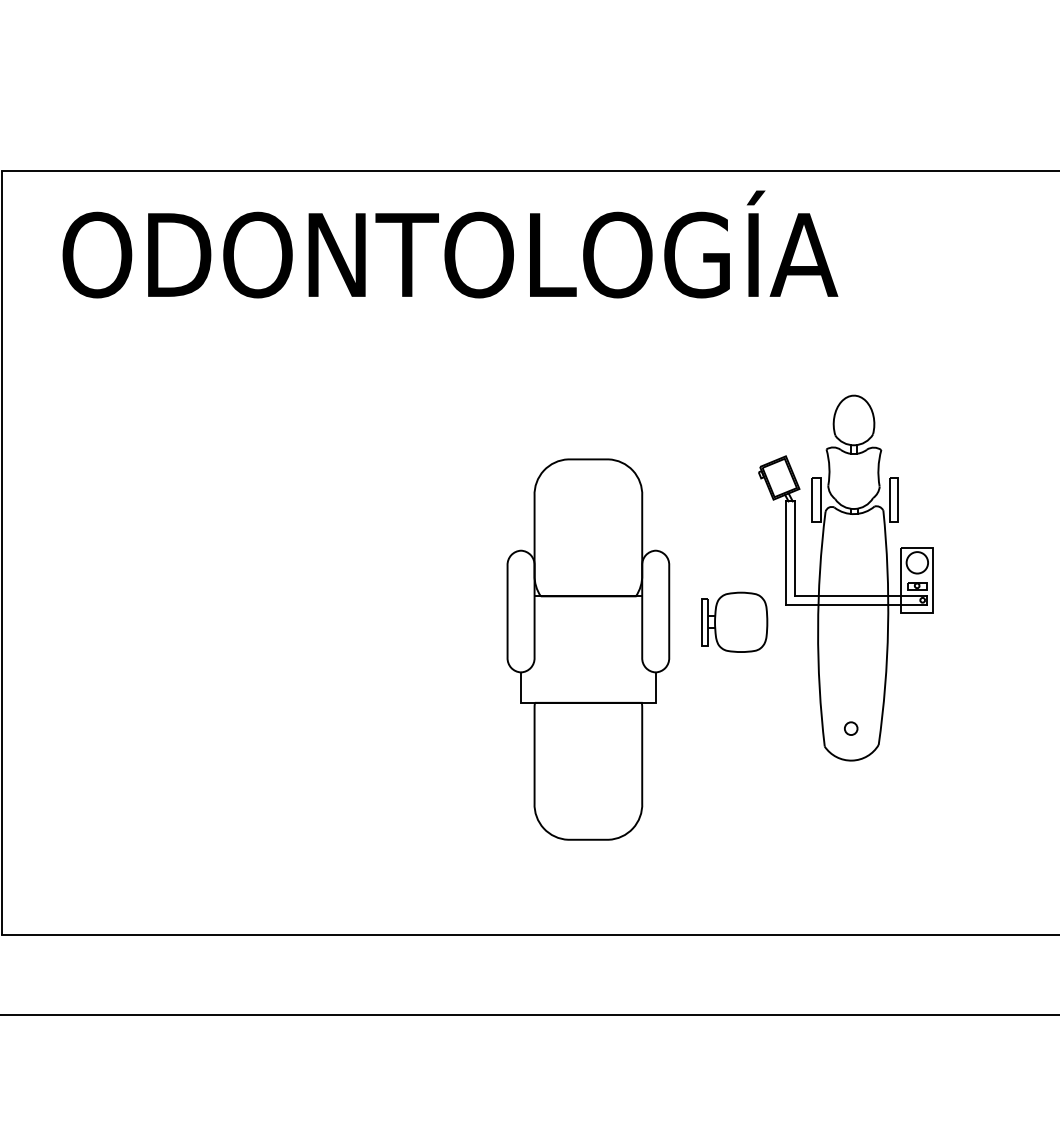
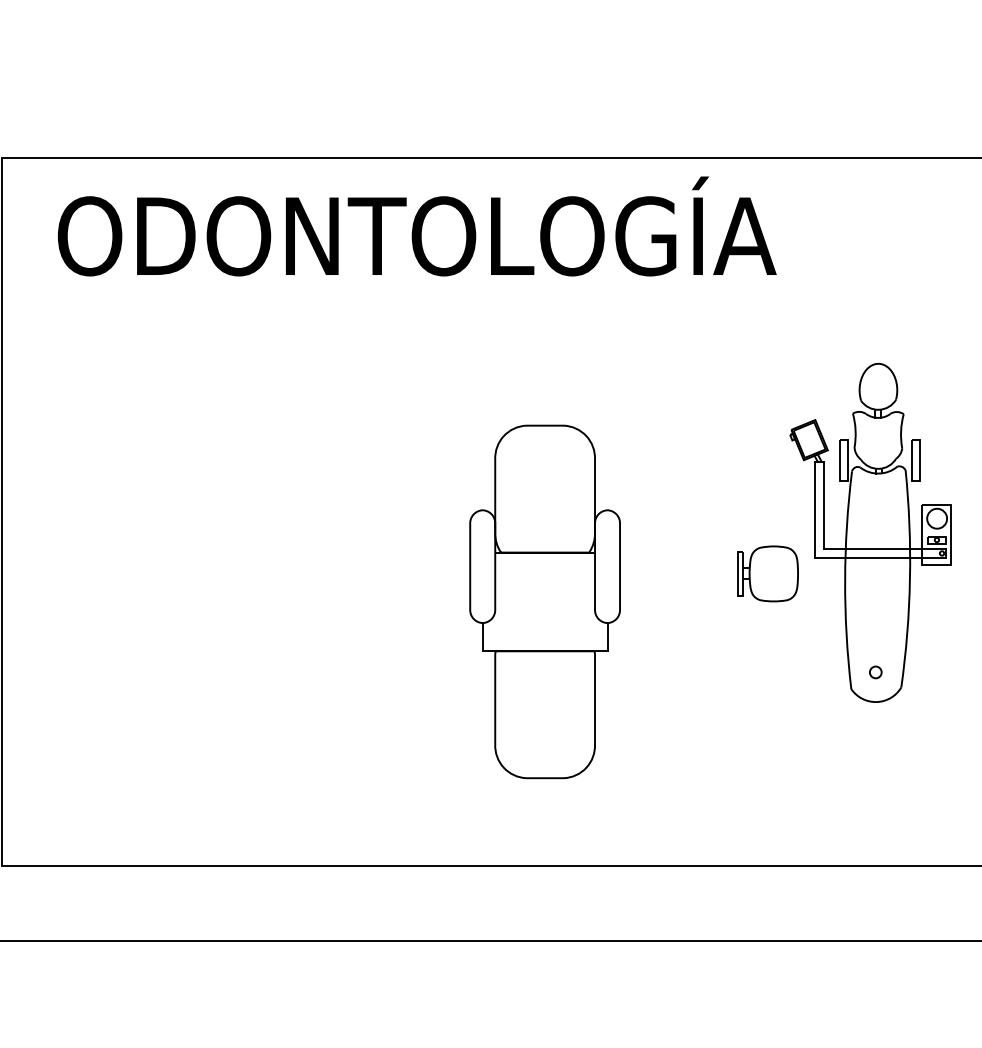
part: (817, 577) -> (844, 532), moved

